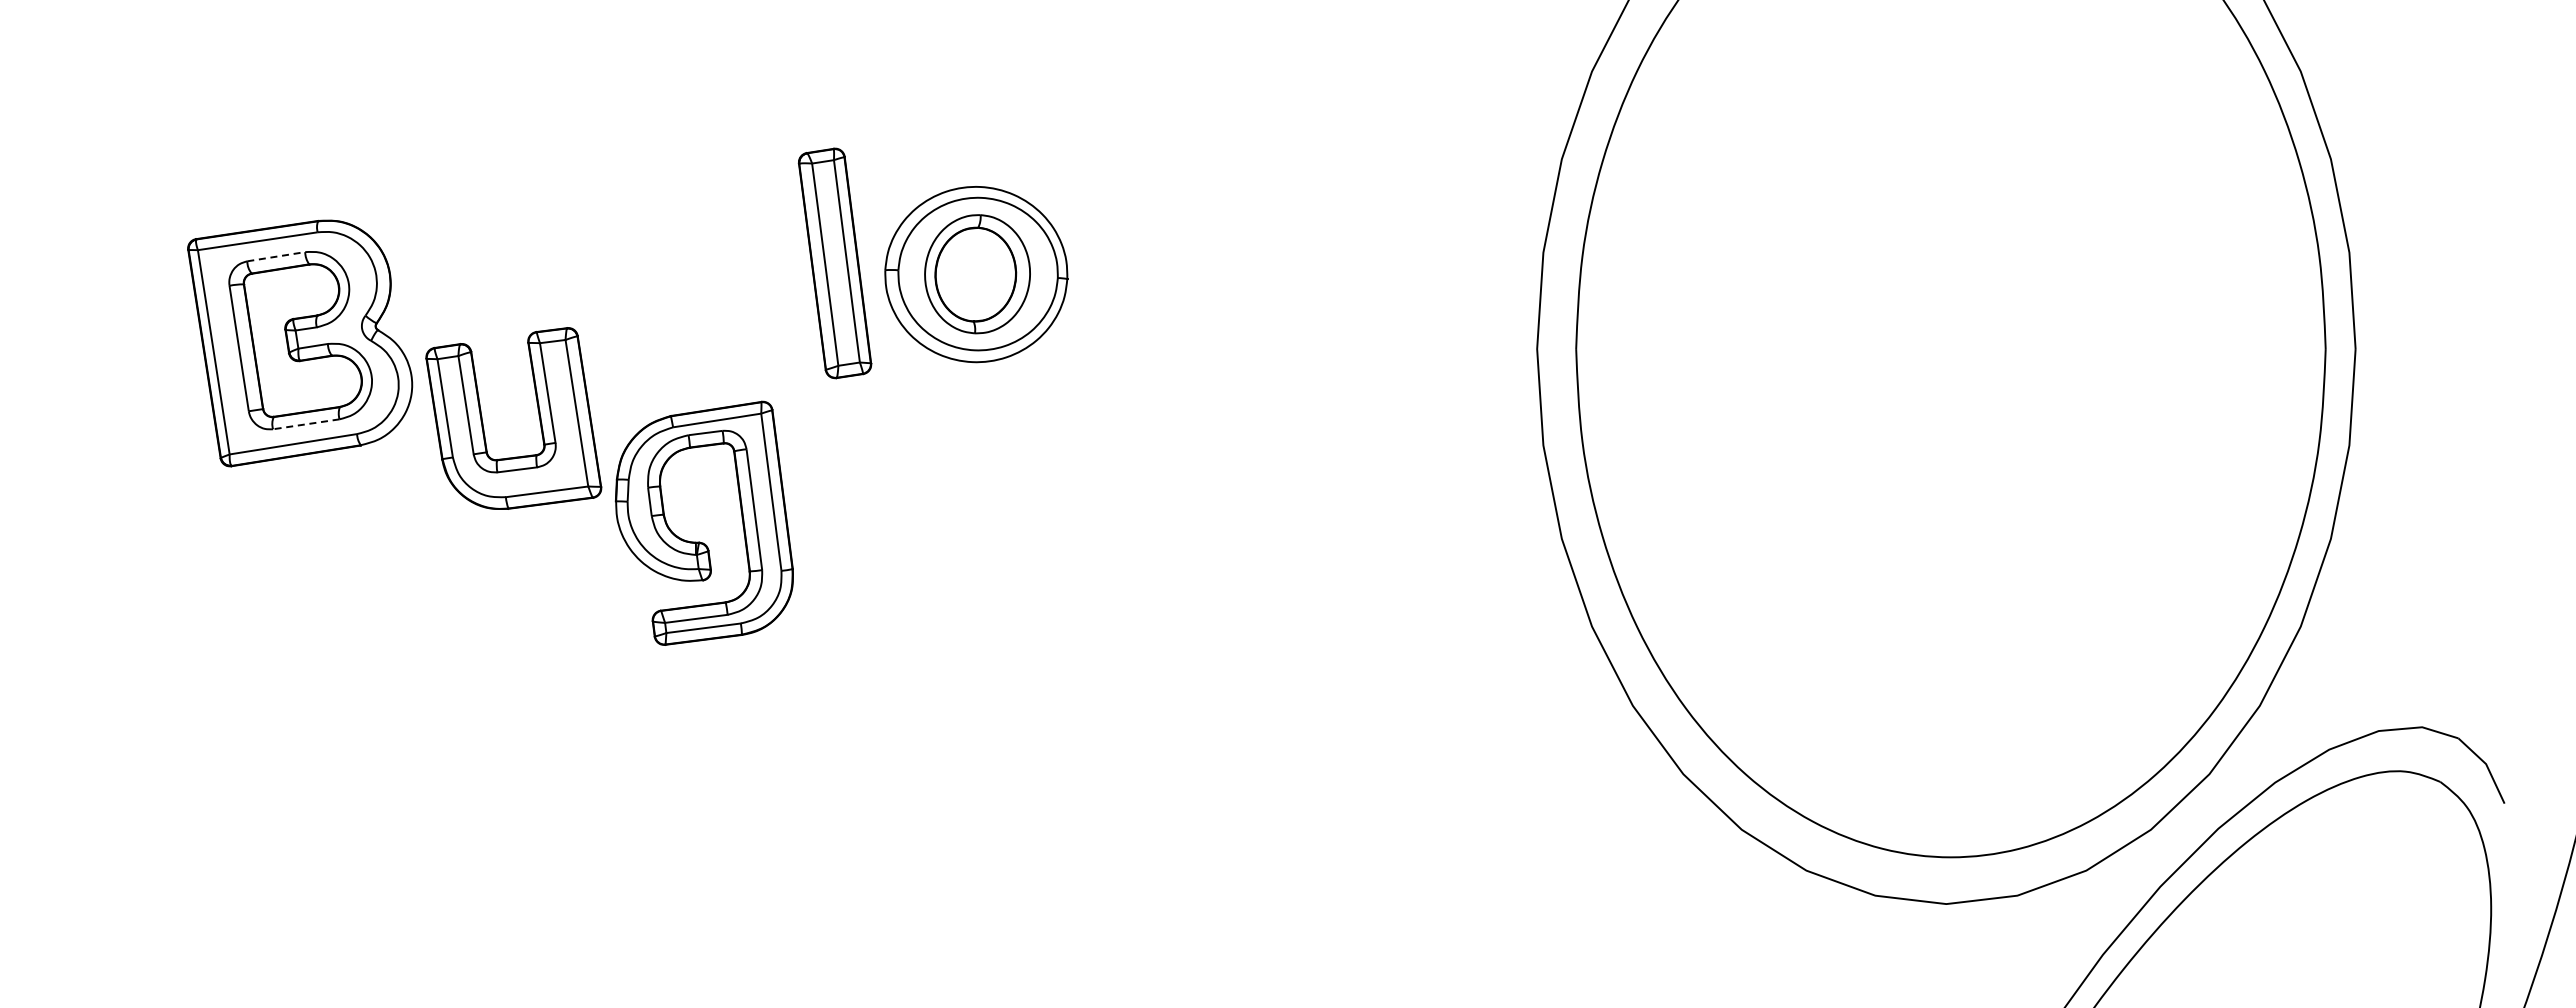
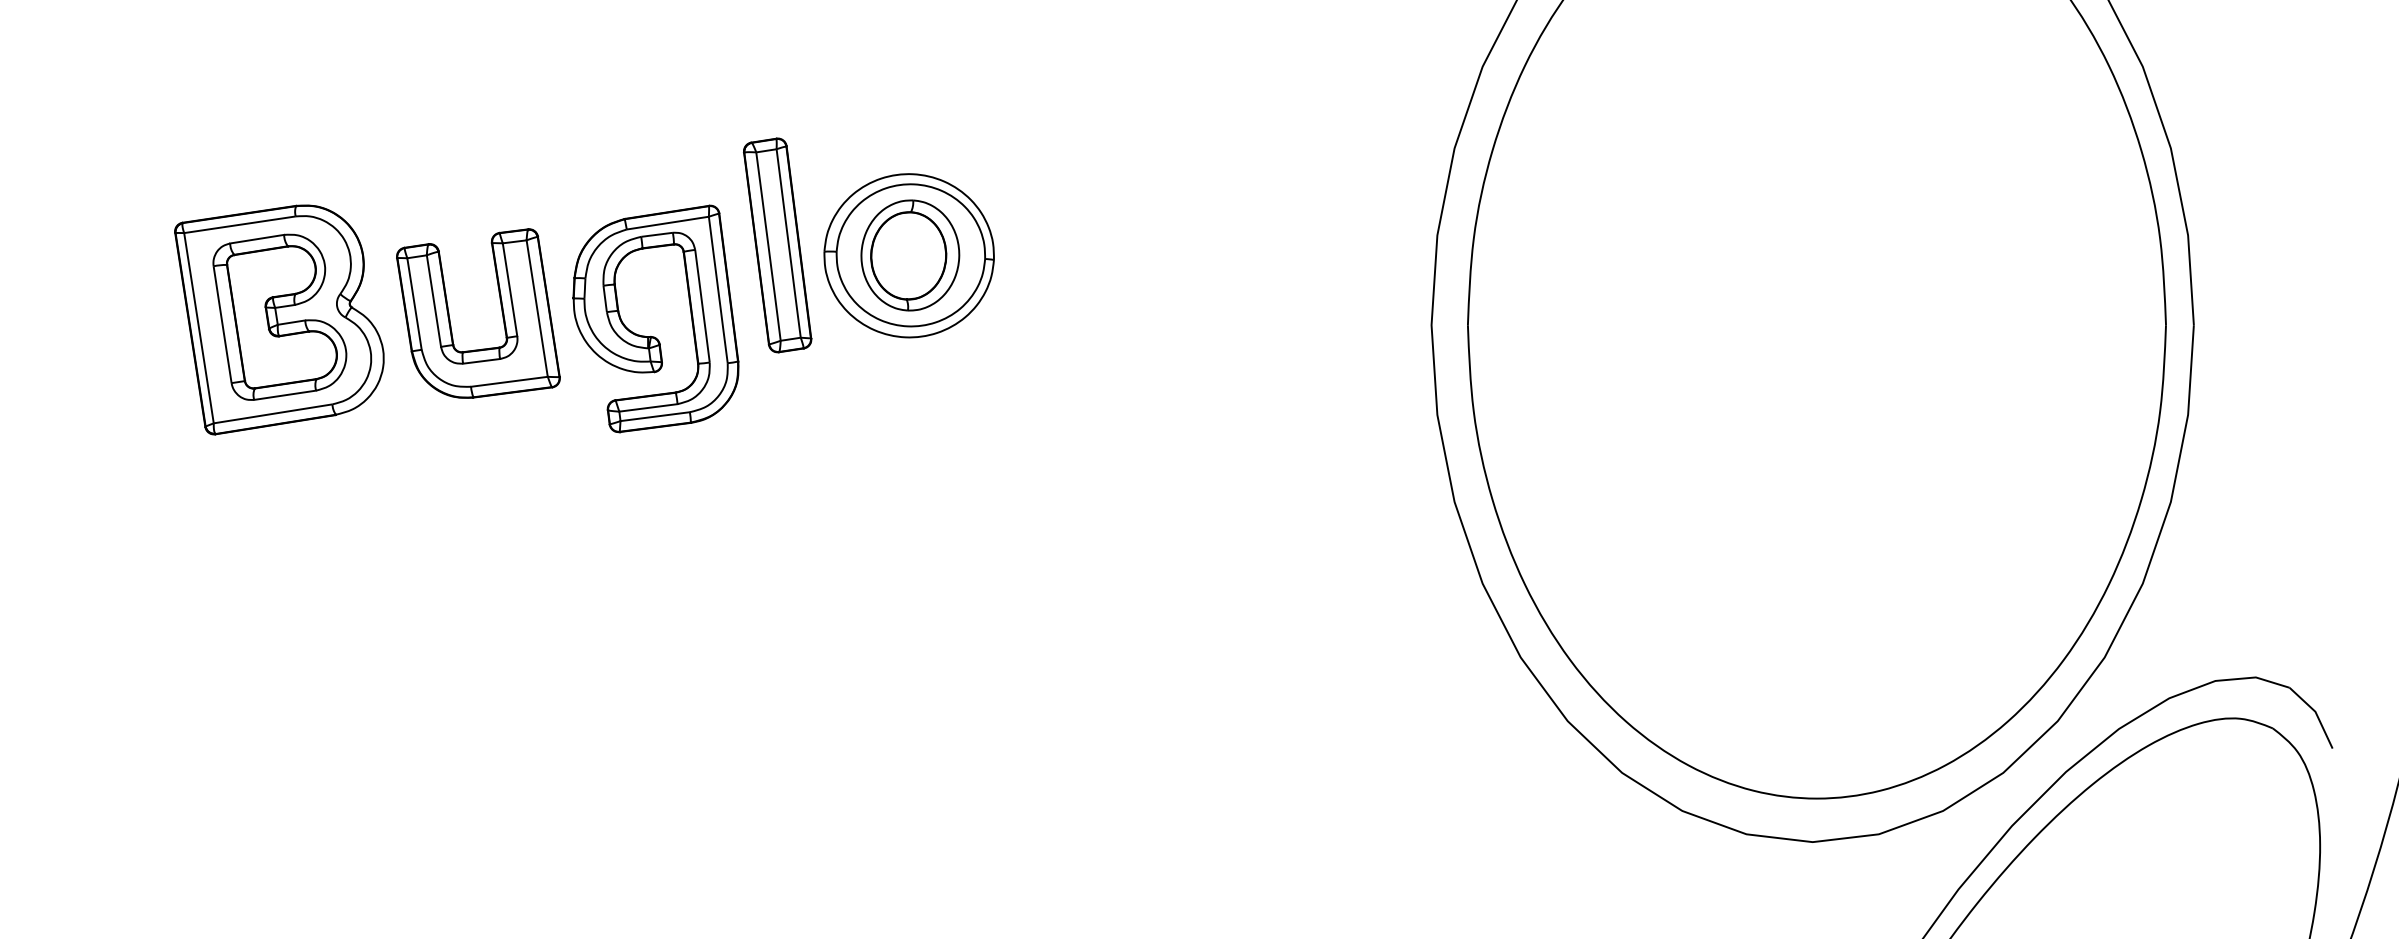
line: (276, 256) -> (257, 238), dashed -> solid
part: (538, 416) -> (501, 311), moved
line: (306, 424) -> (285, 395), dashed -> solid
part: (700, 541) -> (652, 335), moved

